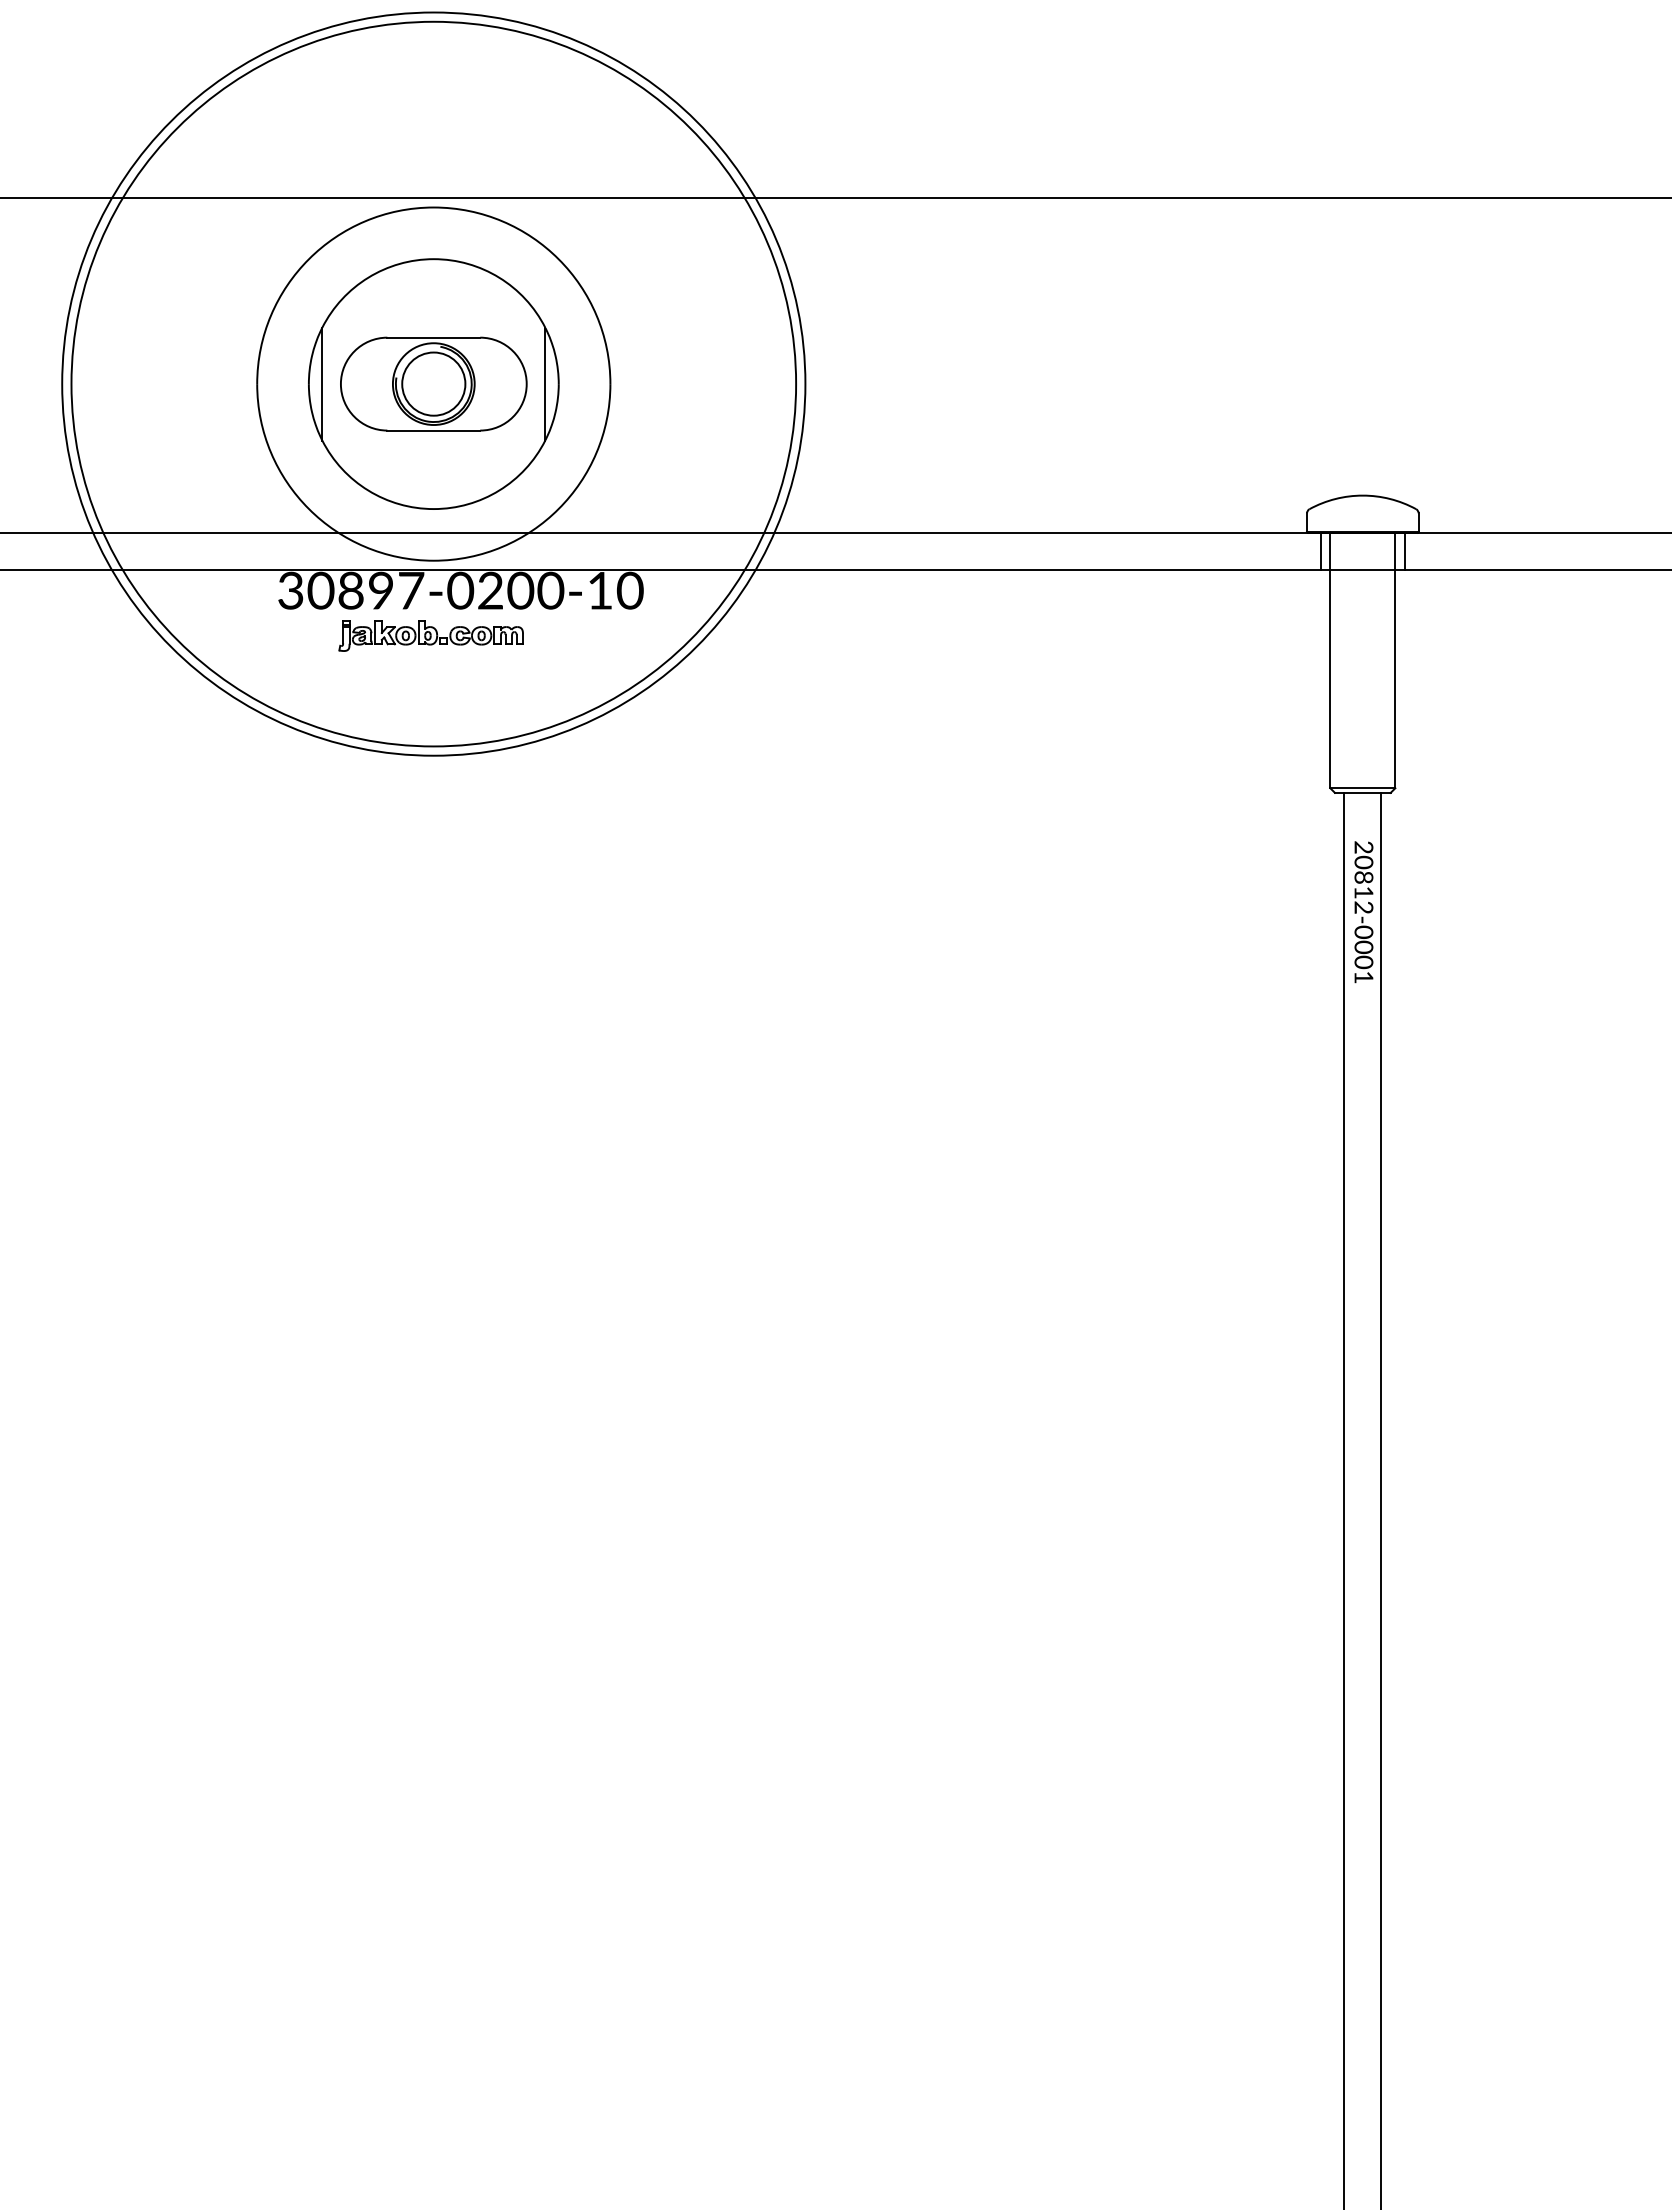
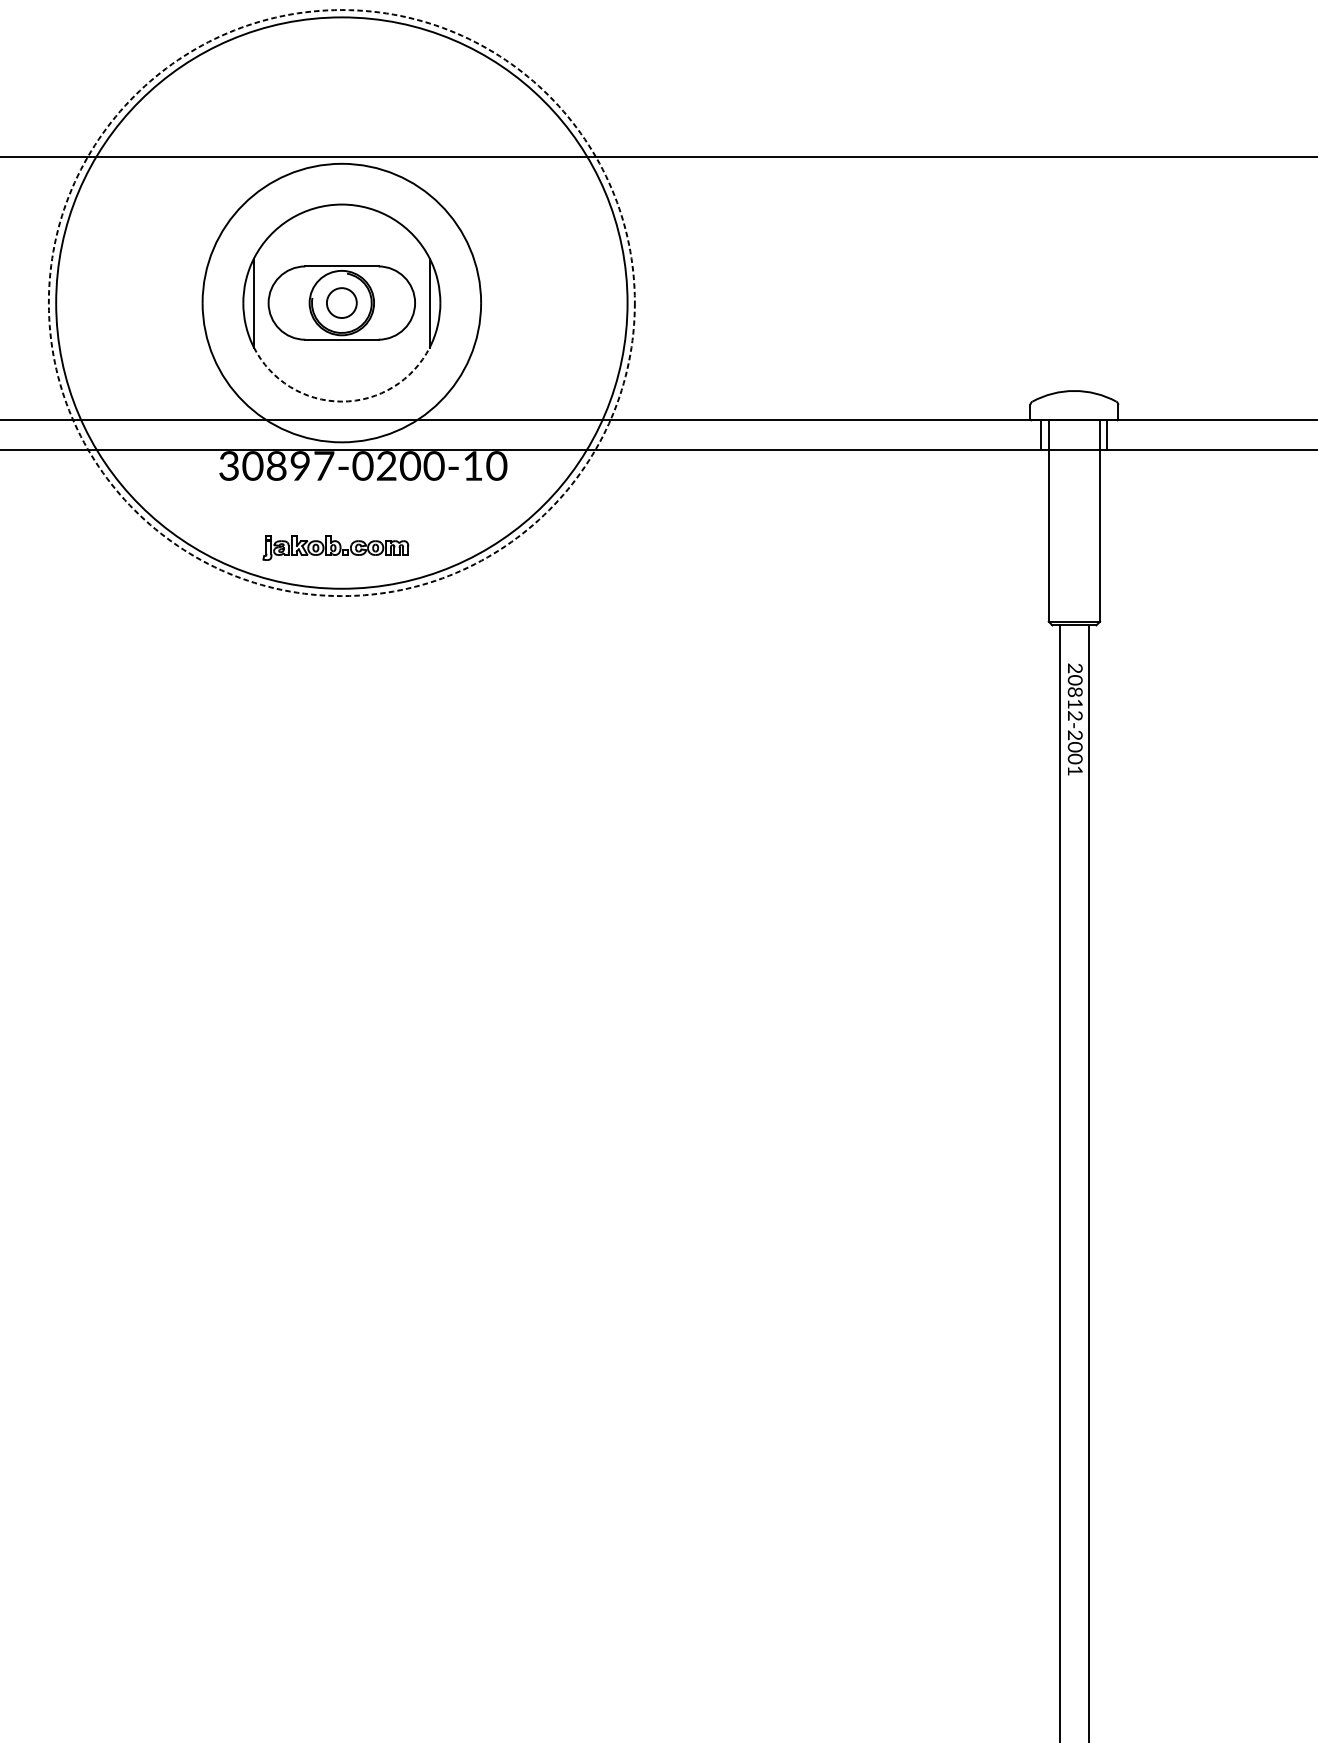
circle: (433, 383) -> (341, 302), size x0.6
circle: (433, 383) -> (341, 302), solid -> dashed
arc: (433, 509) -> (341, 401), solid -> dashed
part: (430, 635) -> (335, 547), moved
text: (1363, 931) -> (1074, 734), 20812-0001 -> 20812-2001

